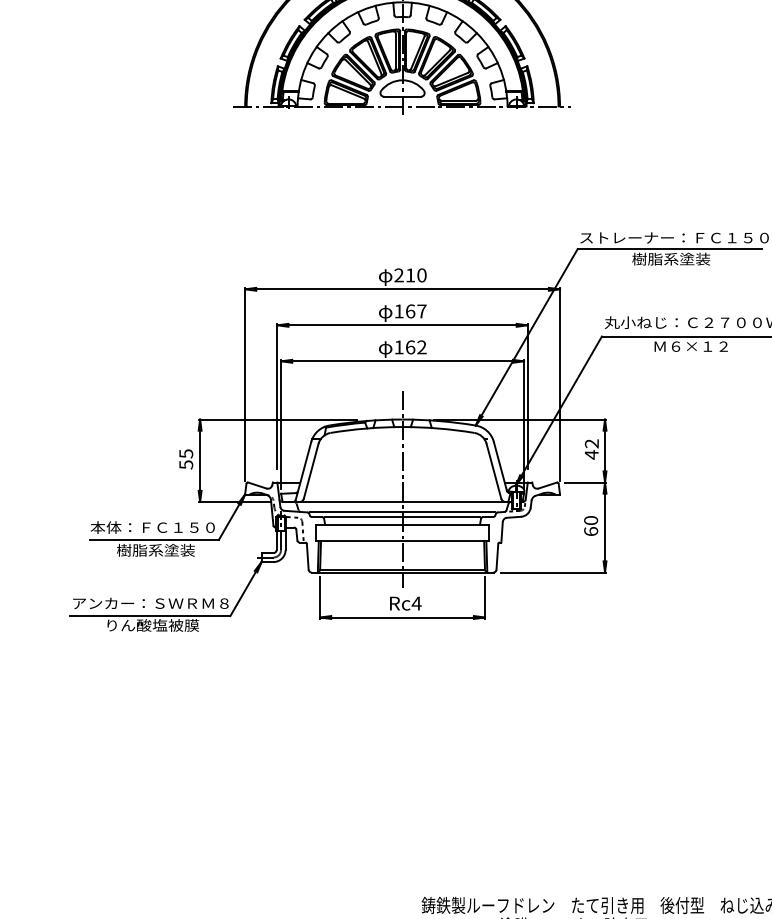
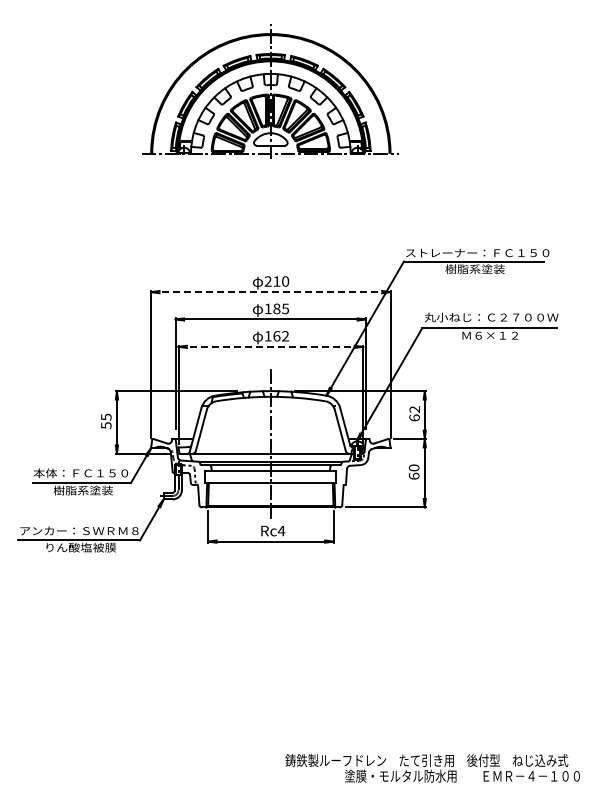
line: (402, 289) -> (270, 292), solid -> dashed
text: (416, 310) -> (281, 308), 167 -> 185
line: (403, 360) -> (271, 346), solid -> dashed
text: (591, 454) -> (414, 417), 42 -> 62

